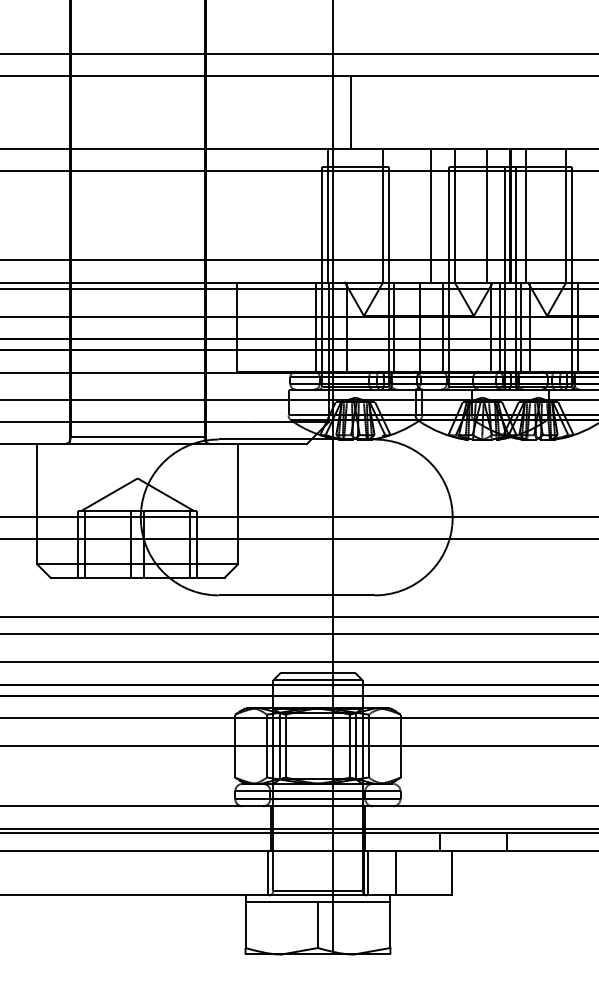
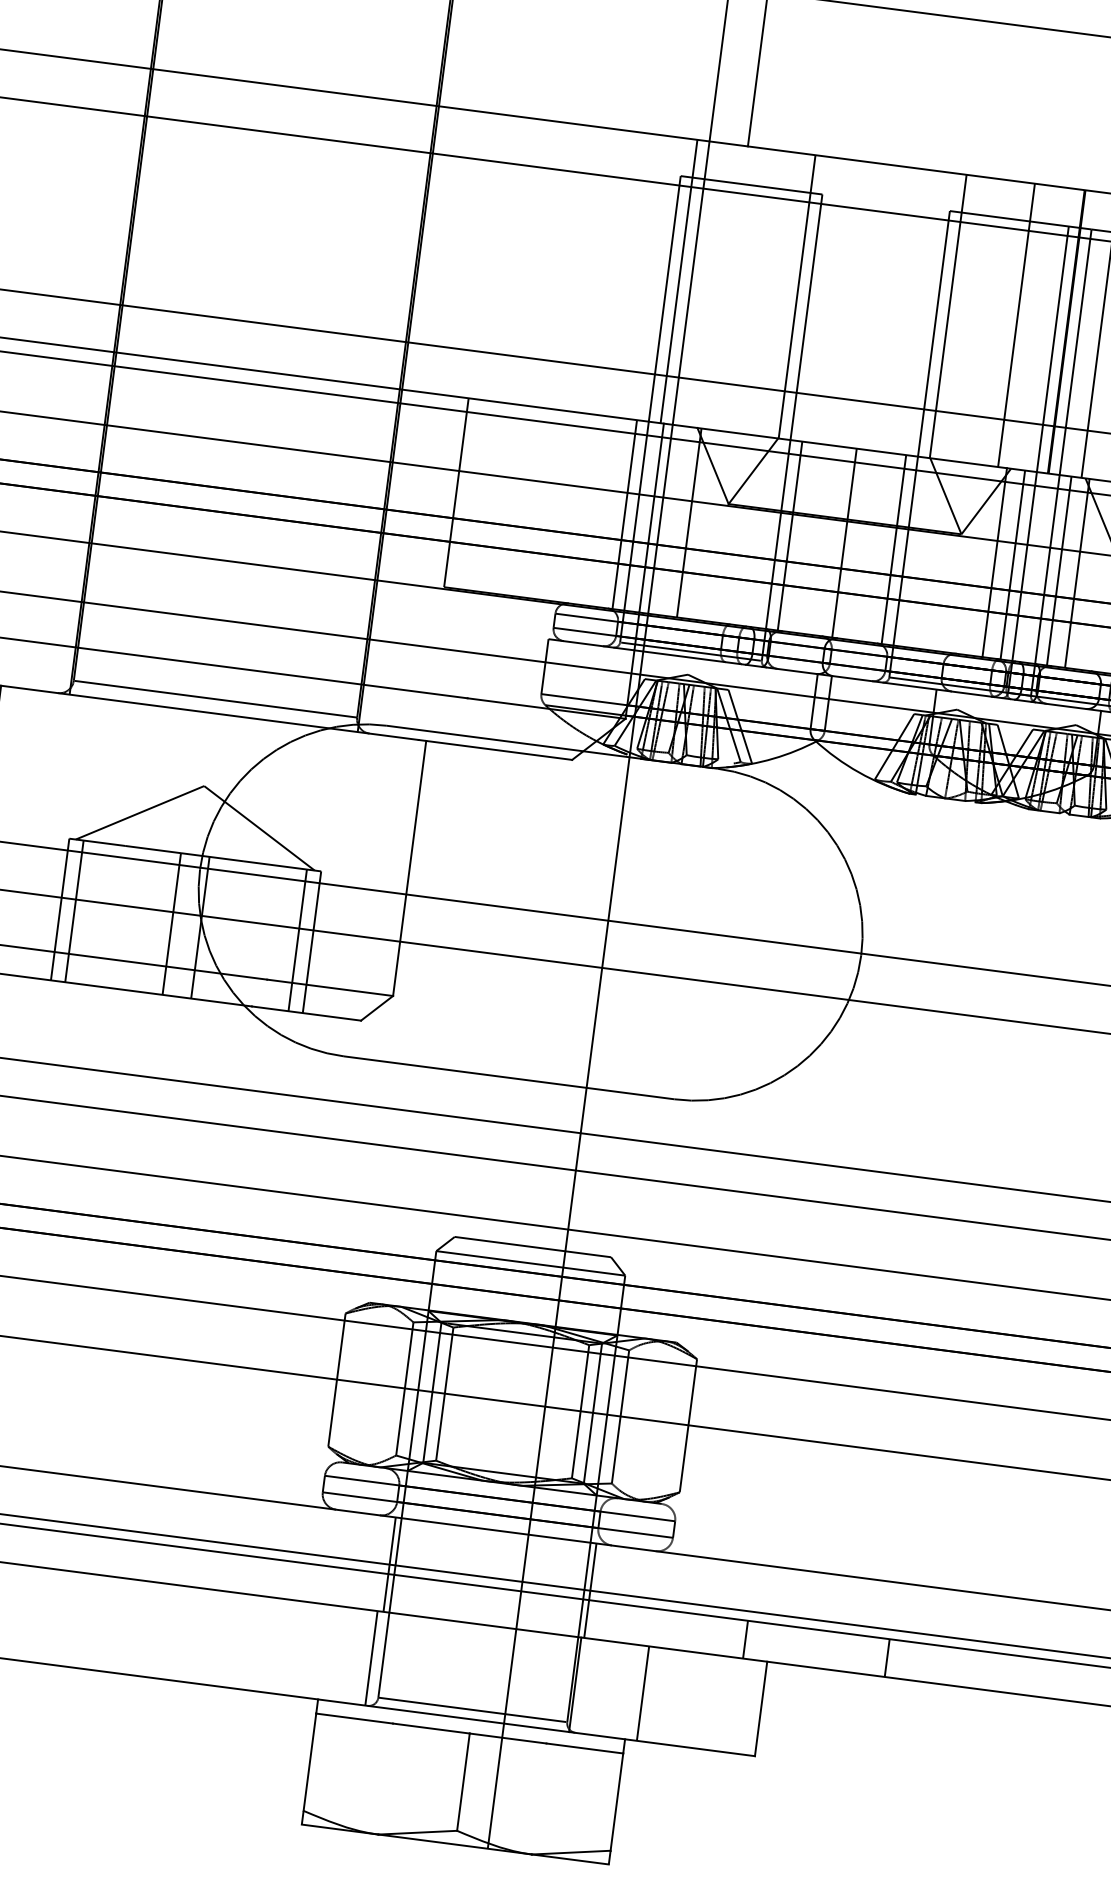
line: (431, 215) -> (899, 309), removed
line: (368, 872) -> (584, 1684), removed

